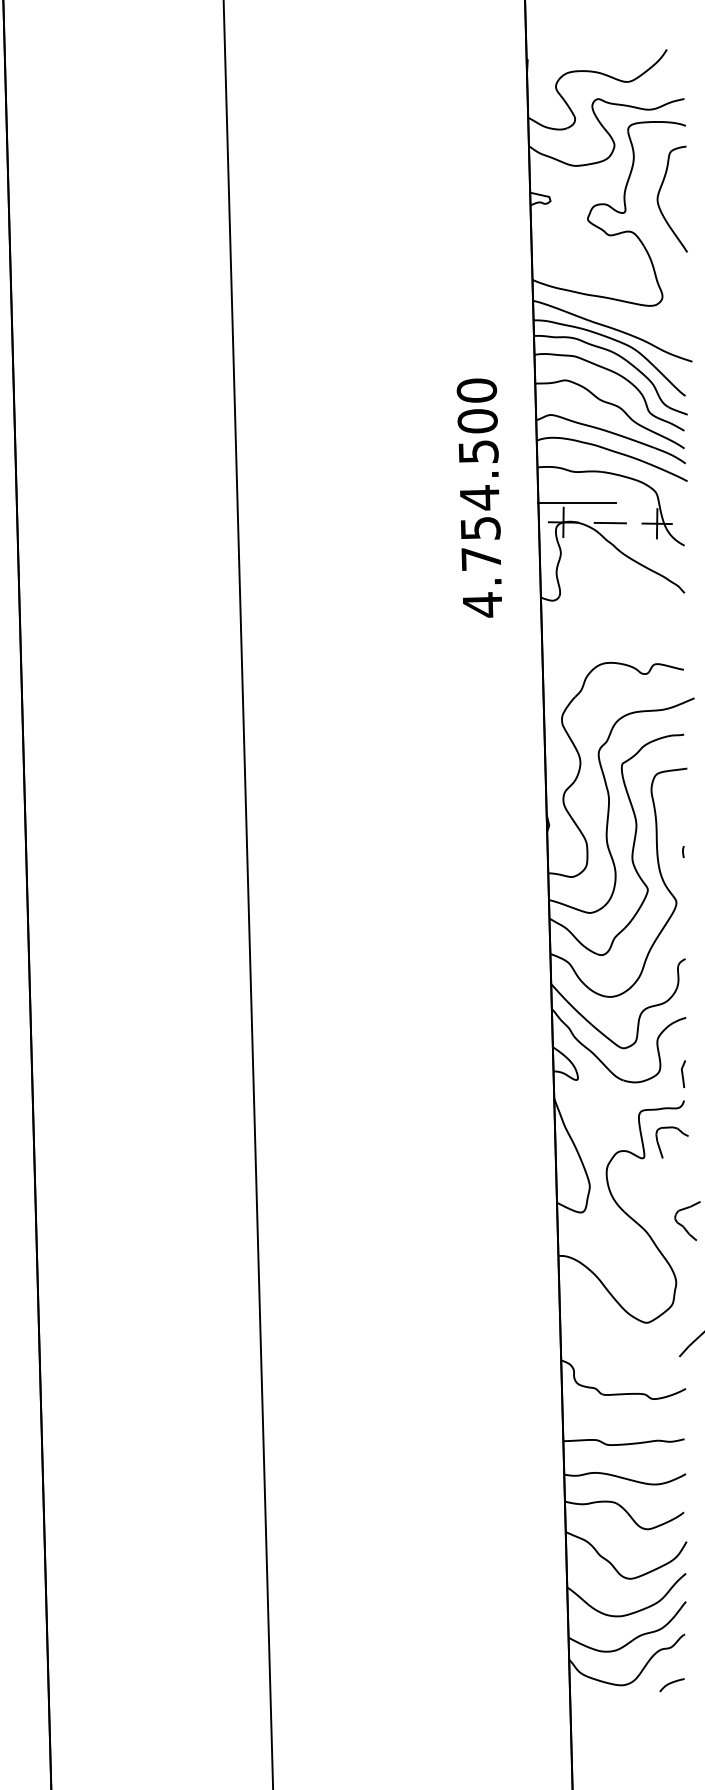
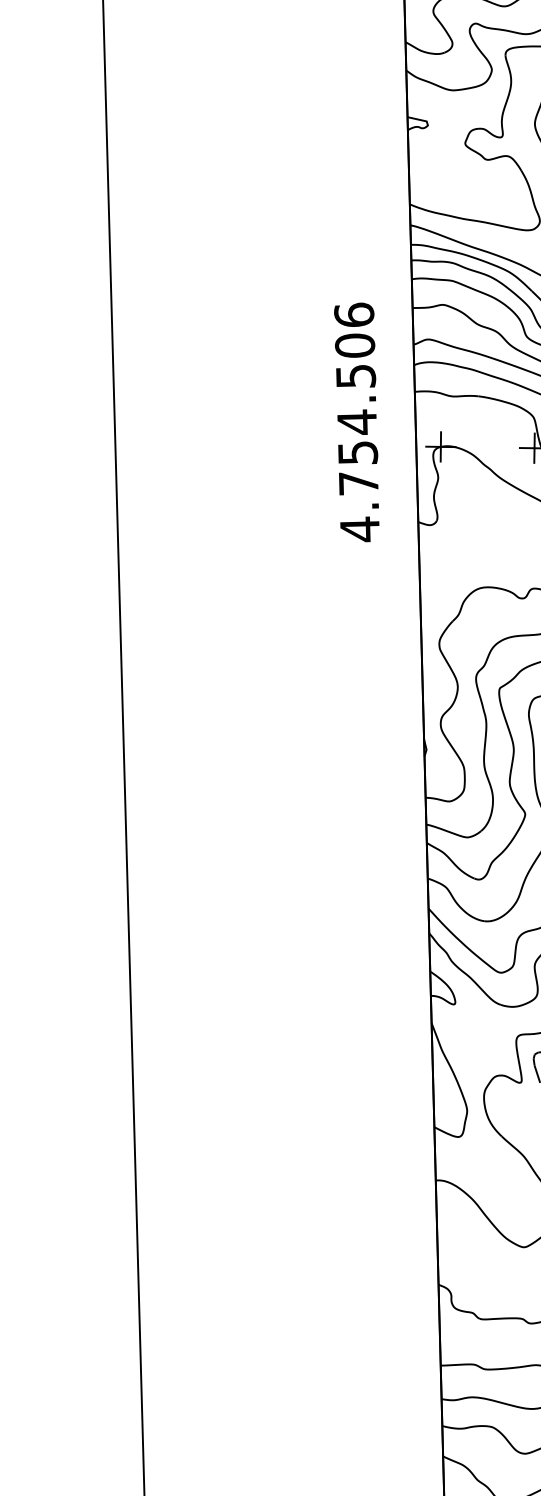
text: (476, 390) -> (353, 314), 4.754.500 -> 4.754.506
line: (577, 502) -> (454, 426), removed
line: (609, 522) -> (486, 446), removed

